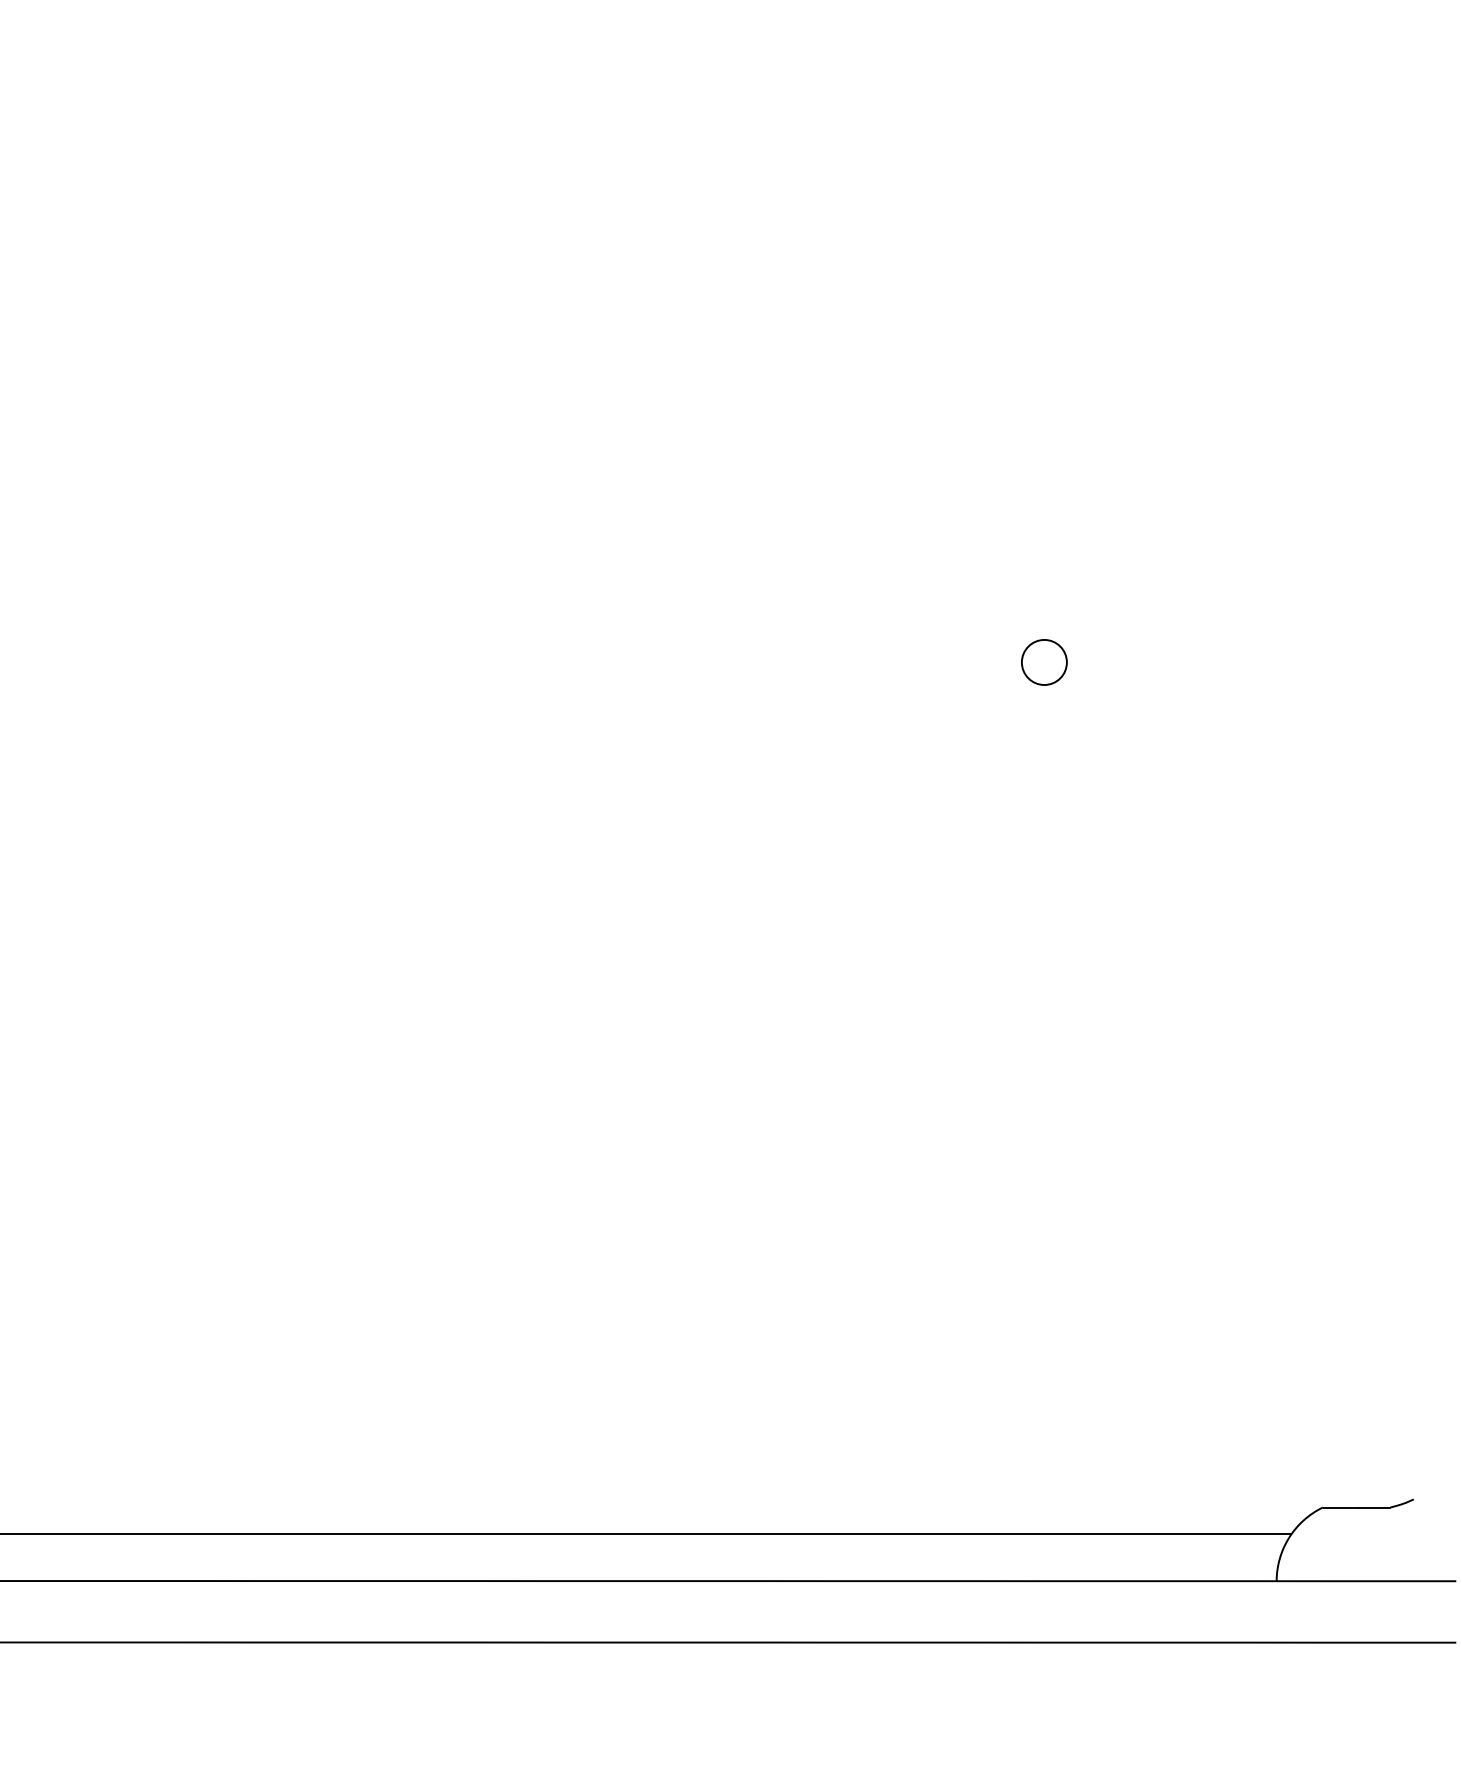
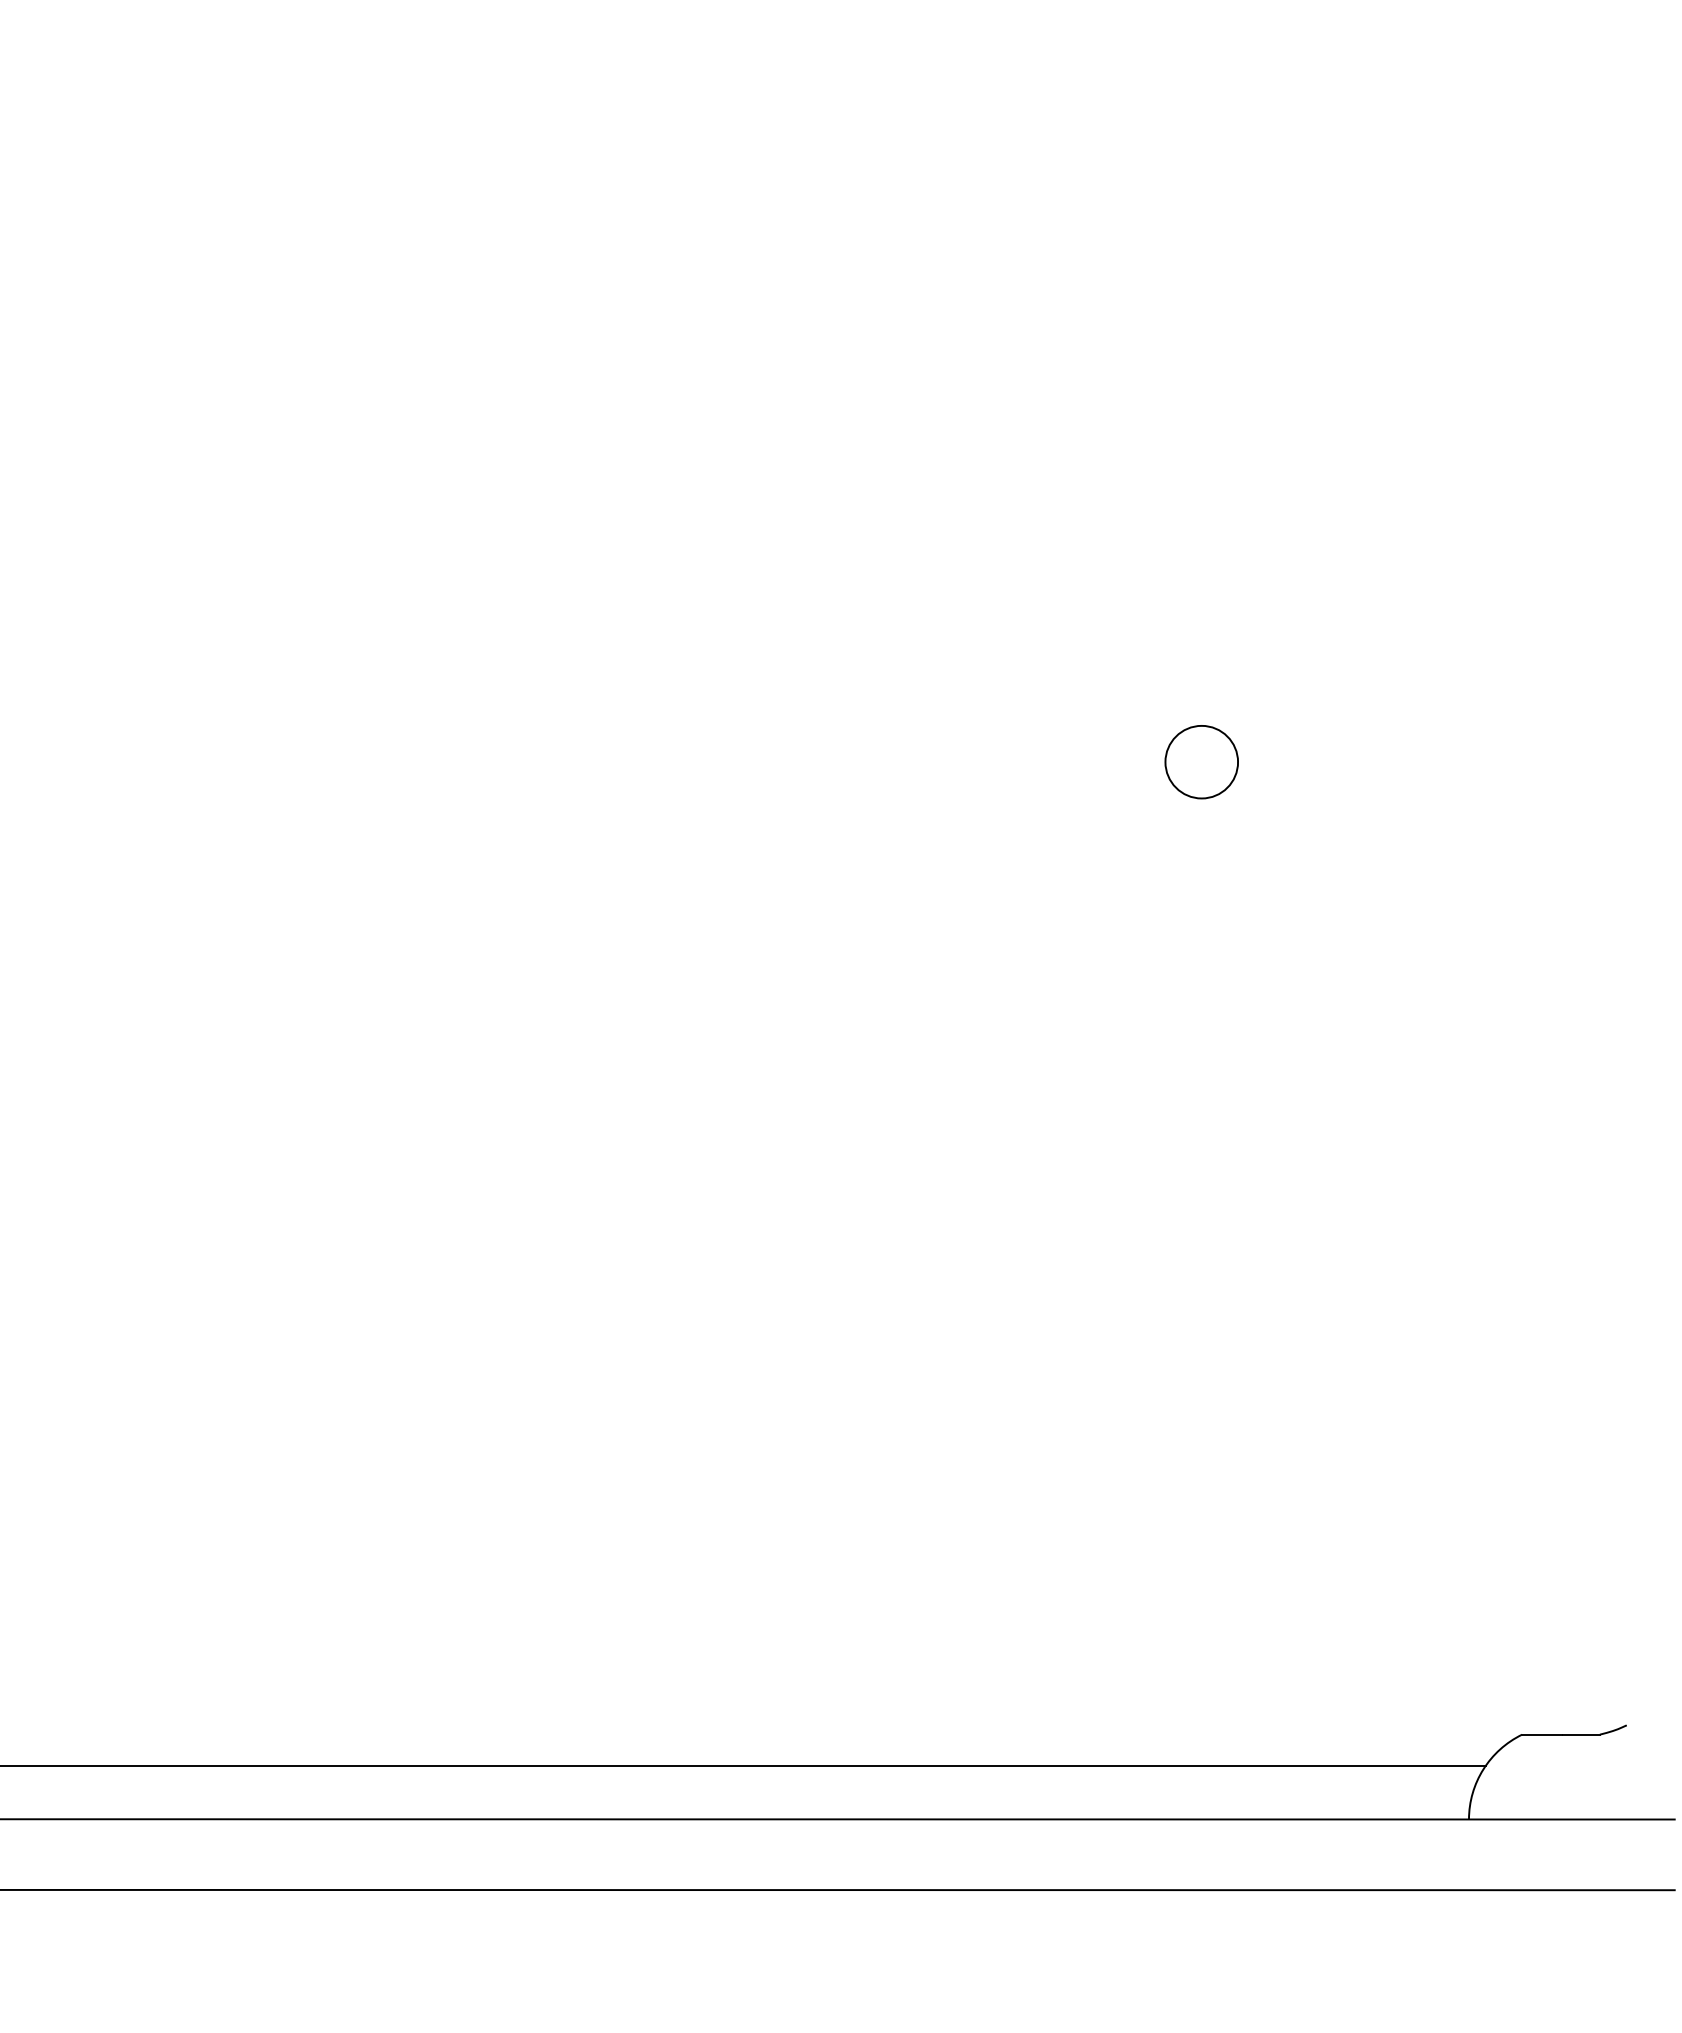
circle: (1044, 661) -> (1201, 761), size x1.4

